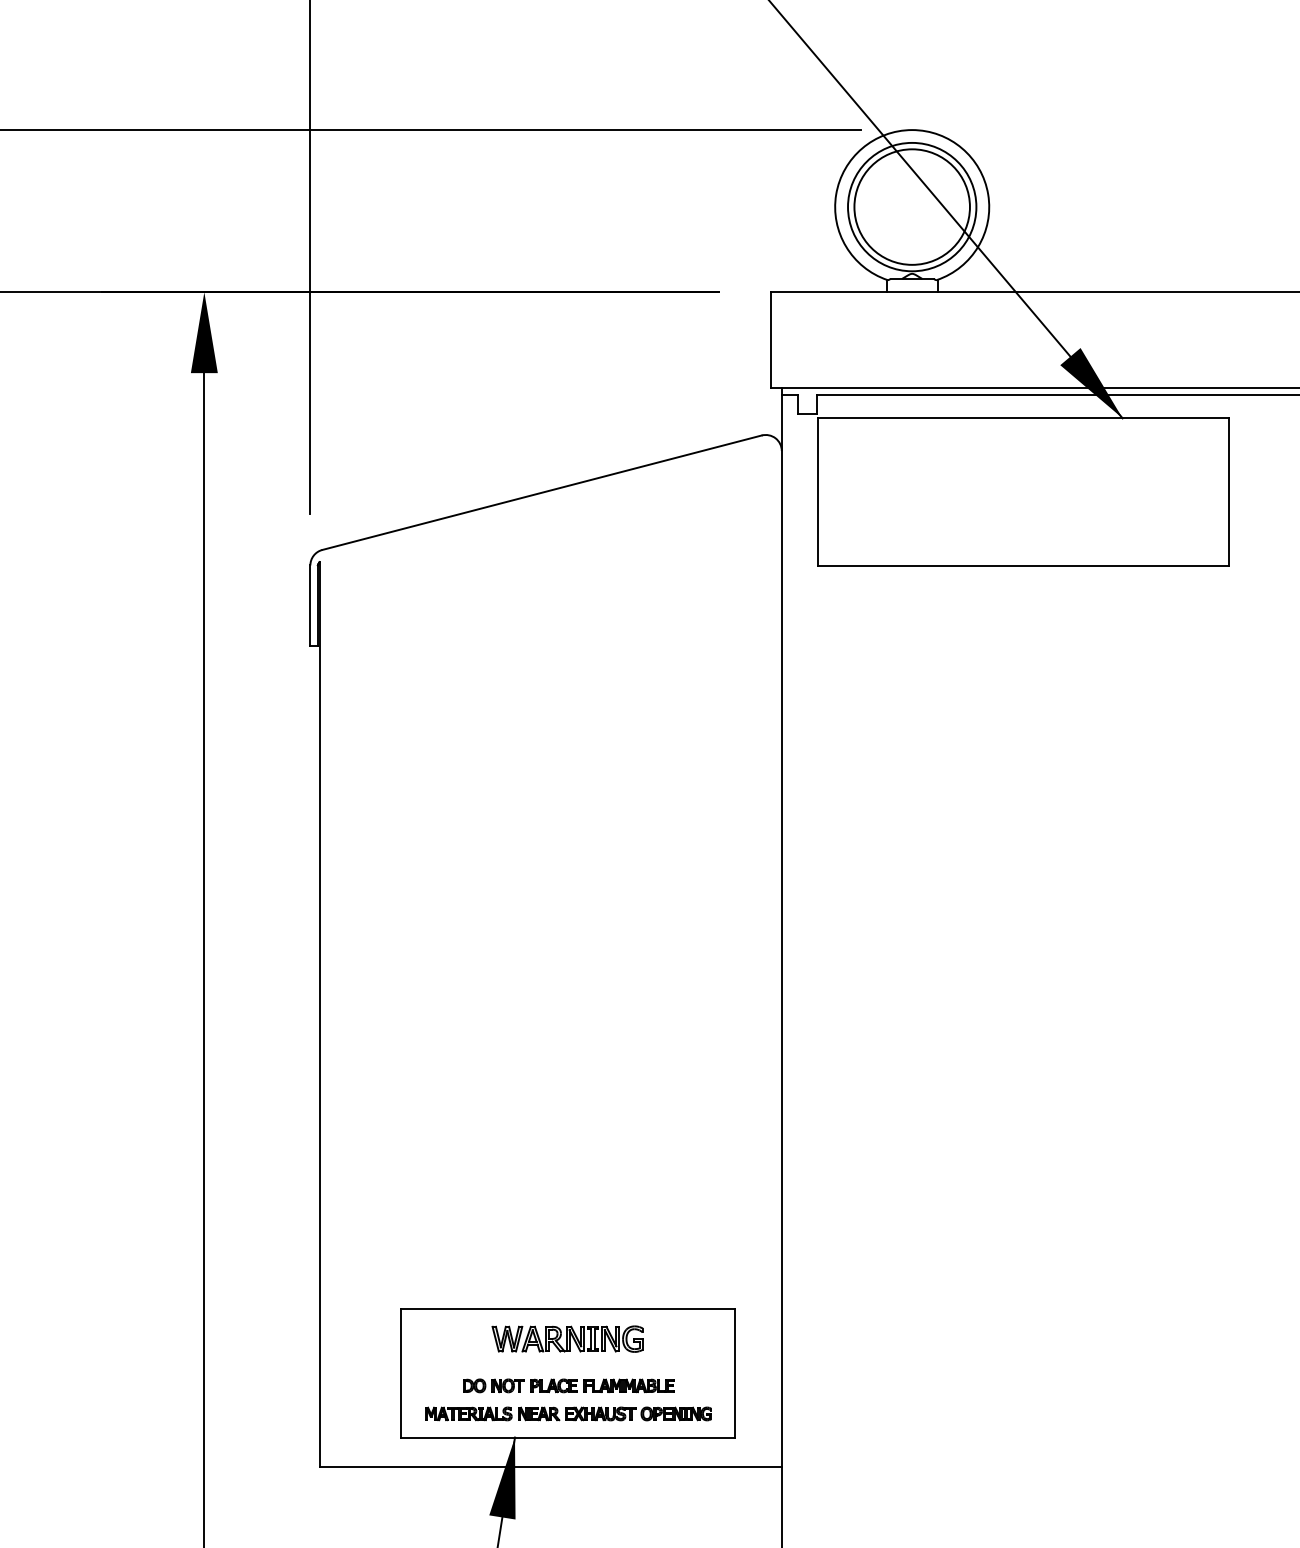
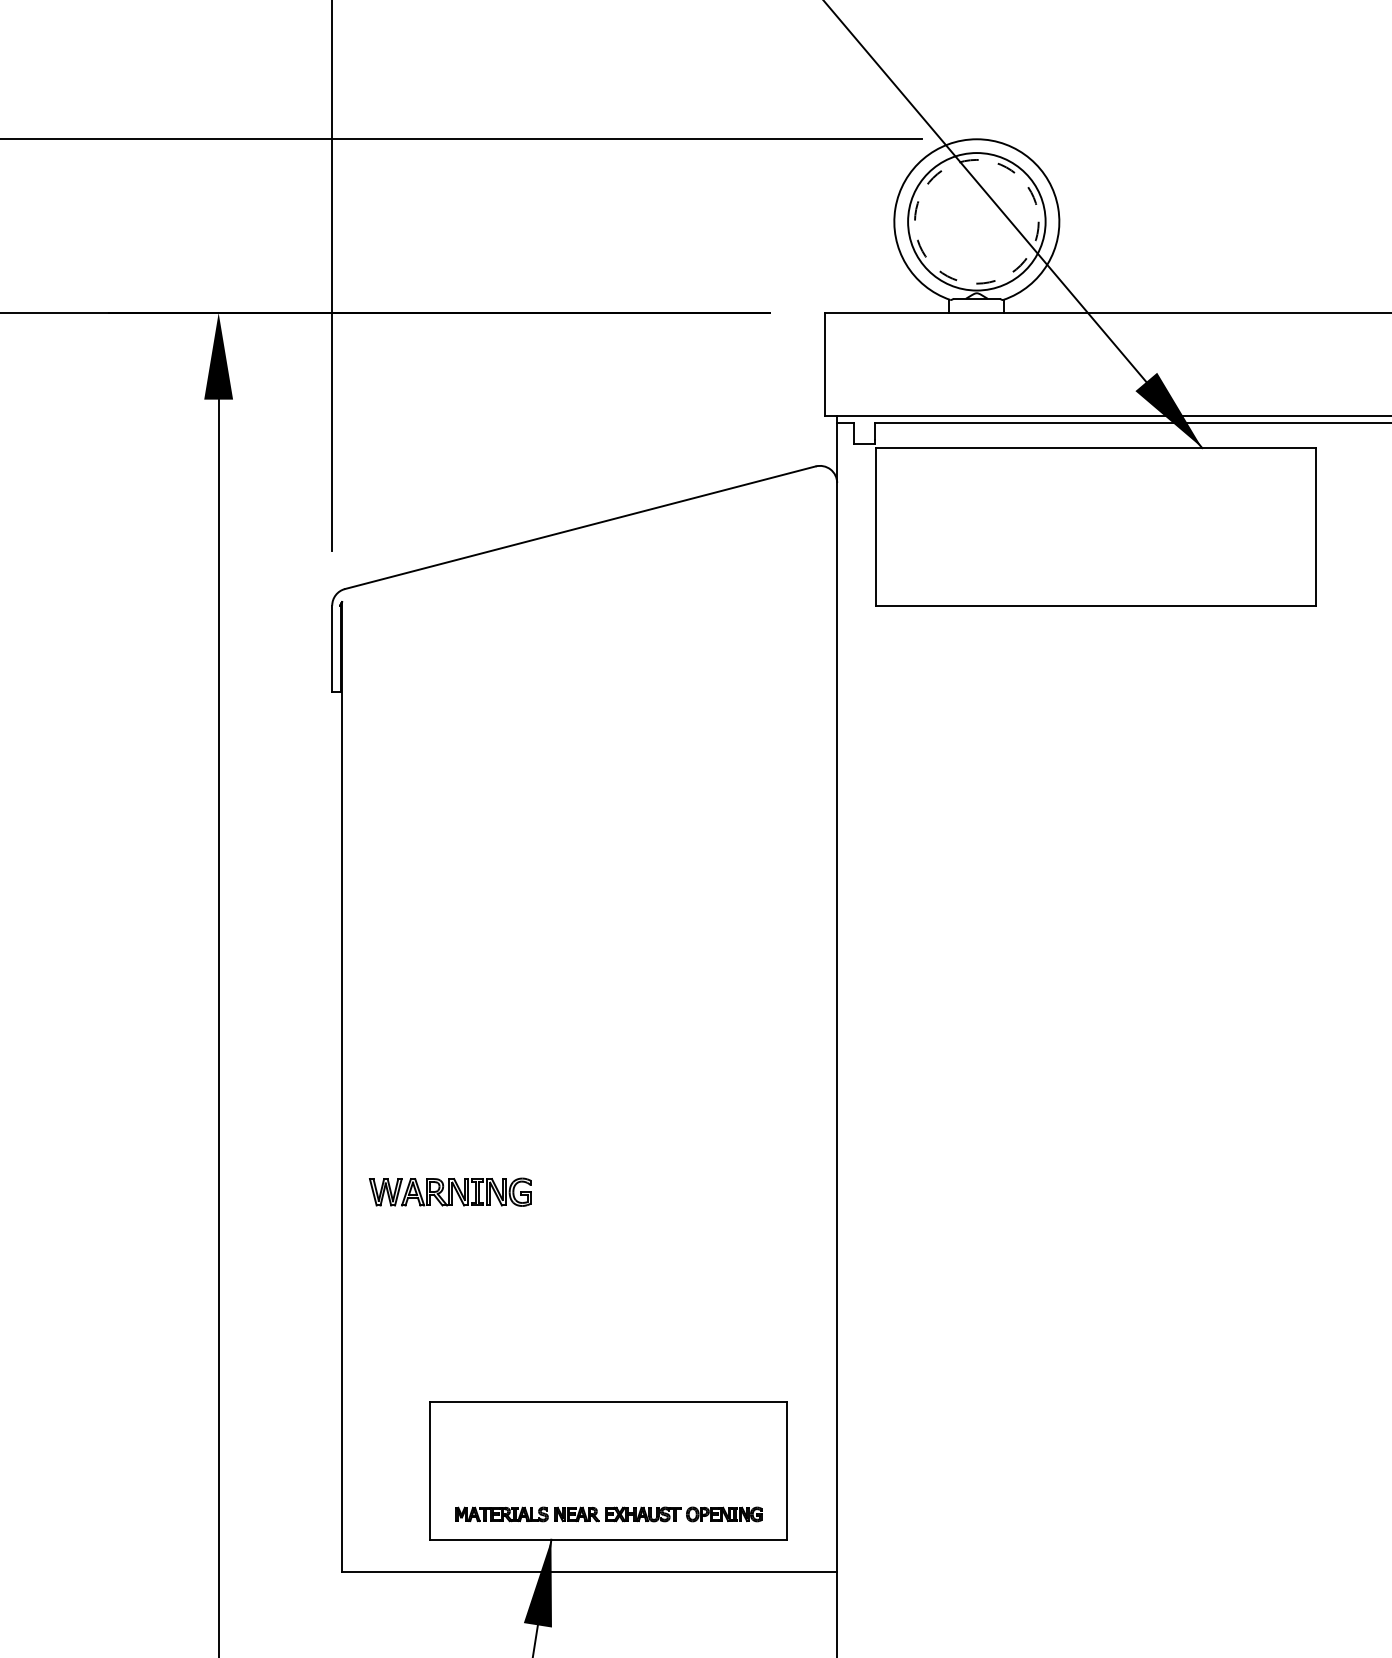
circle: (911, 206) -> (976, 221), solid -> dashed
part: (567, 1338) -> (450, 1191), moved
part: (568, 1385) -> (608, 1483), removed

